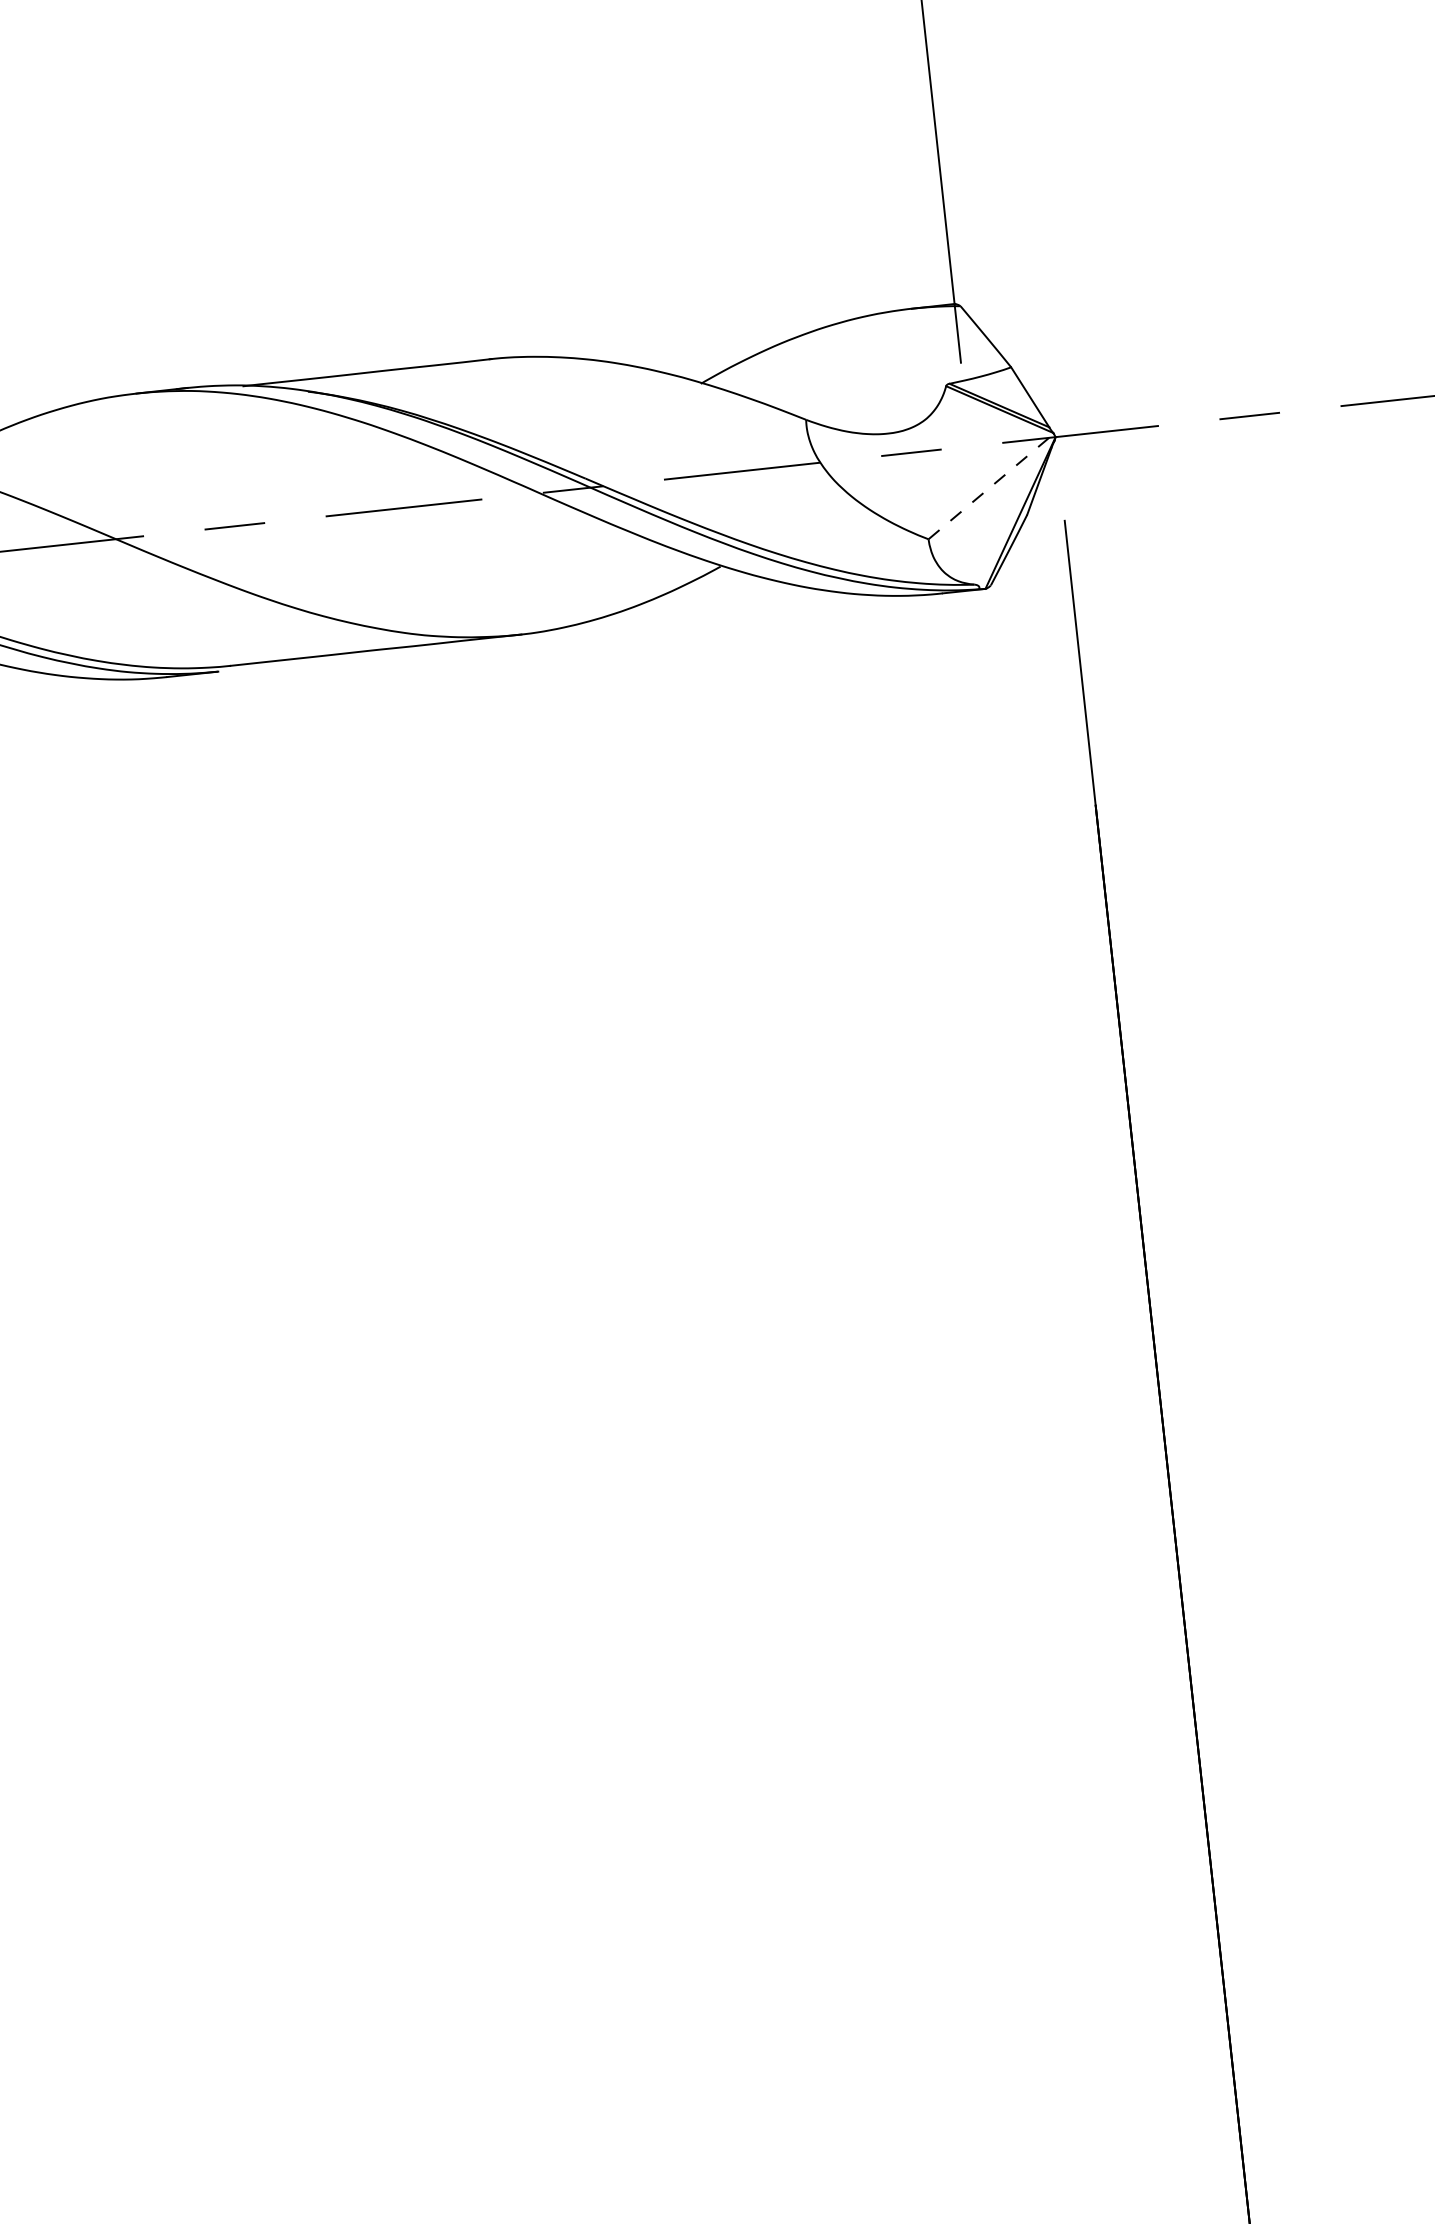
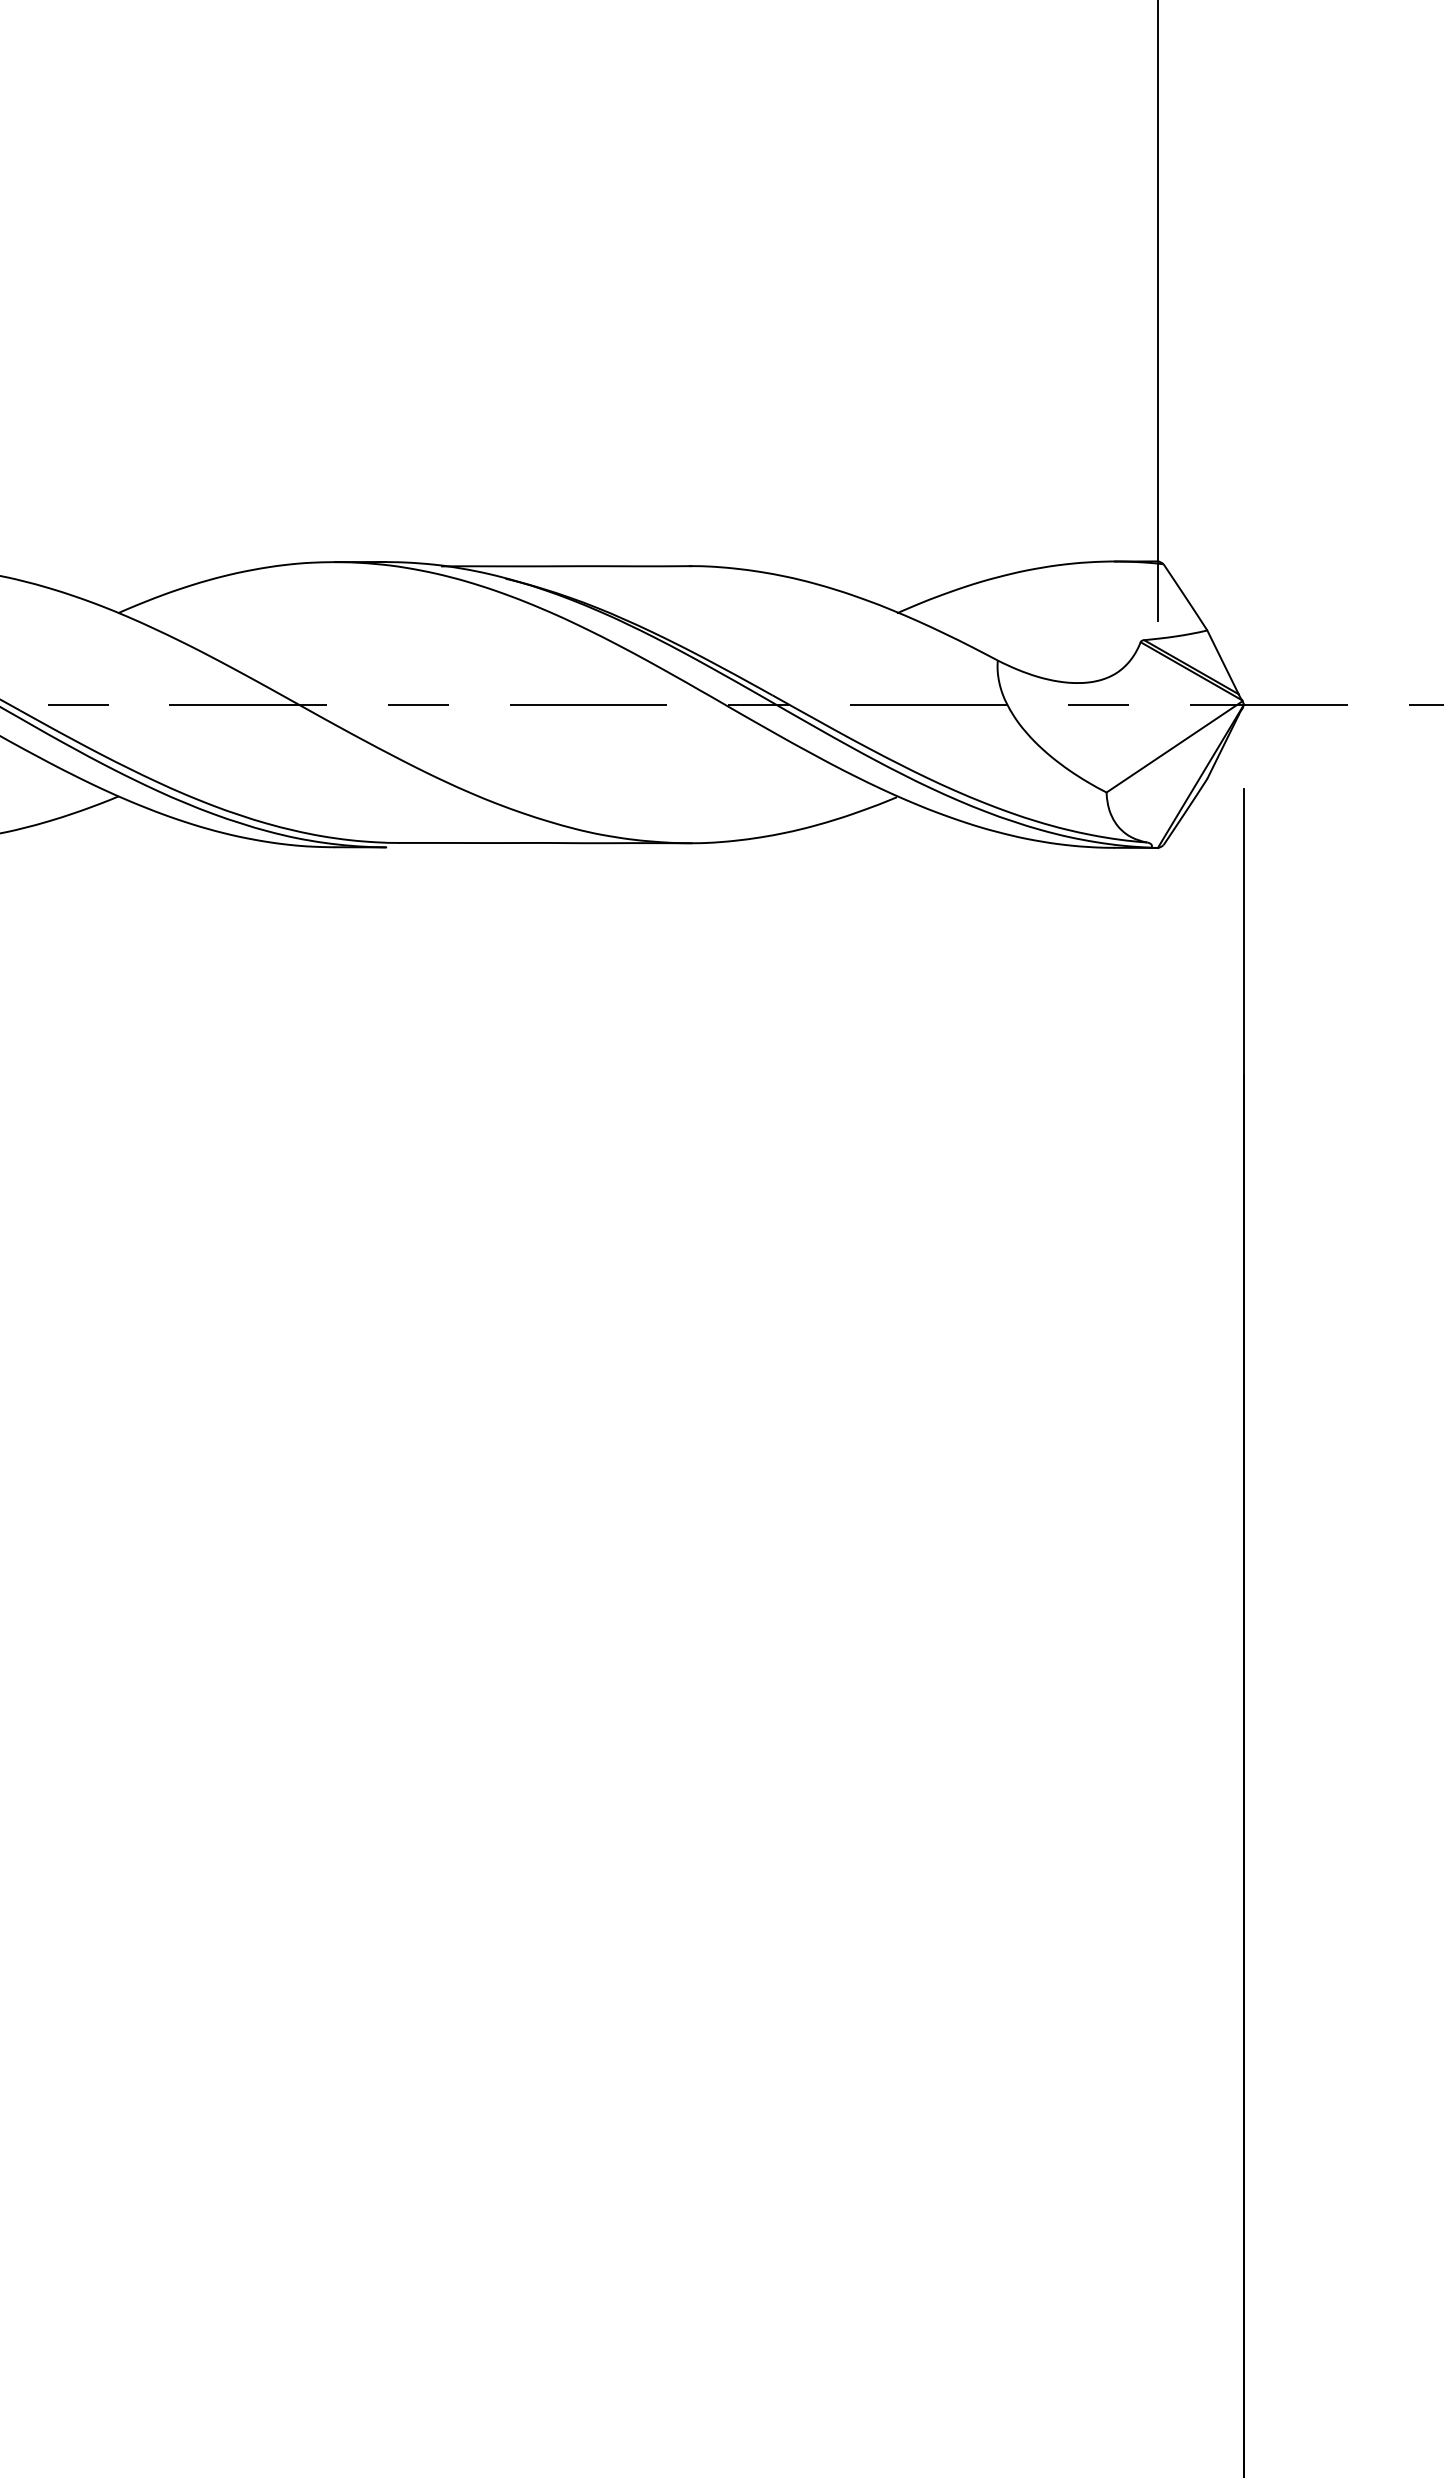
line: (991, 486) -> (1174, 746), dashed -> solid

